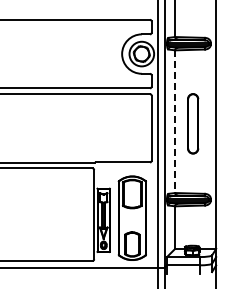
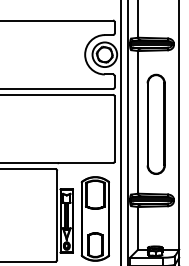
line: (175, 122) -> (138, 123), dashed -> solid
part: (192, 123) -> (155, 124), size x1.67

